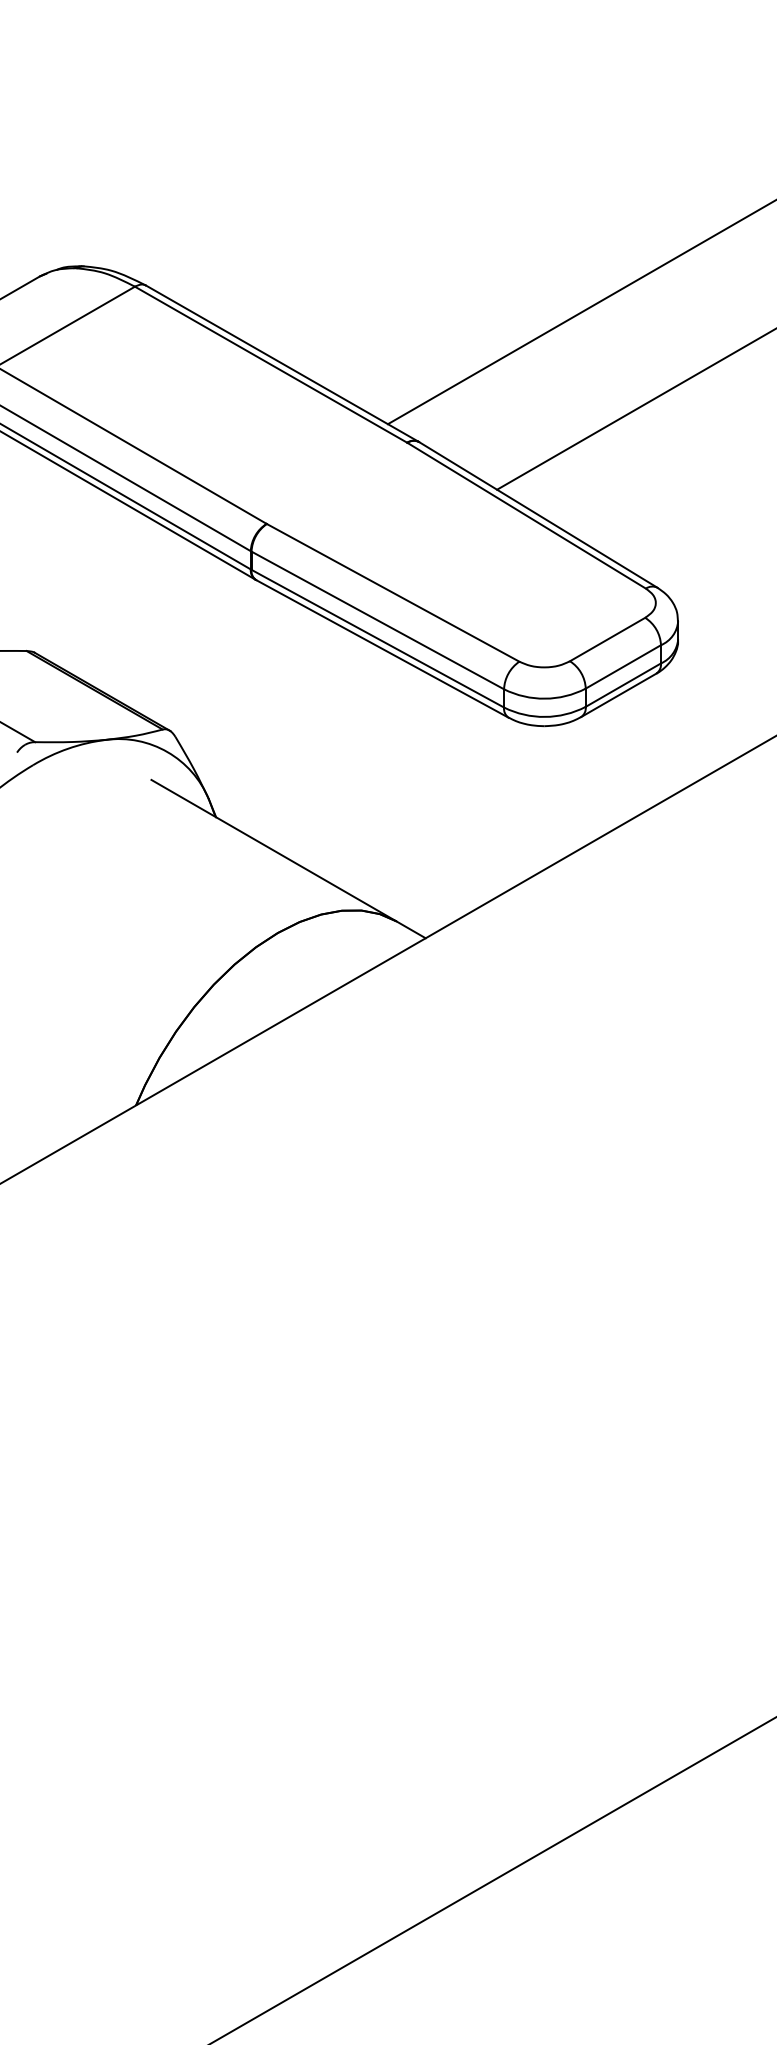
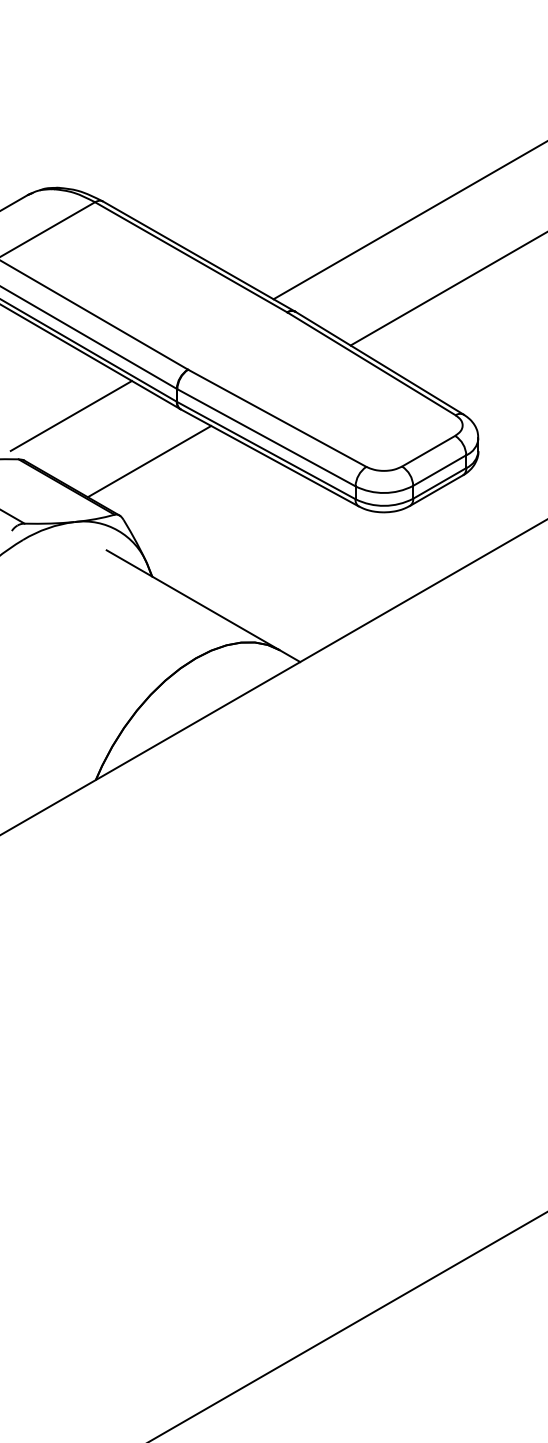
line: (100, 588) -> (70, 415), added
line: (212, 654) -> (149, 461), added

